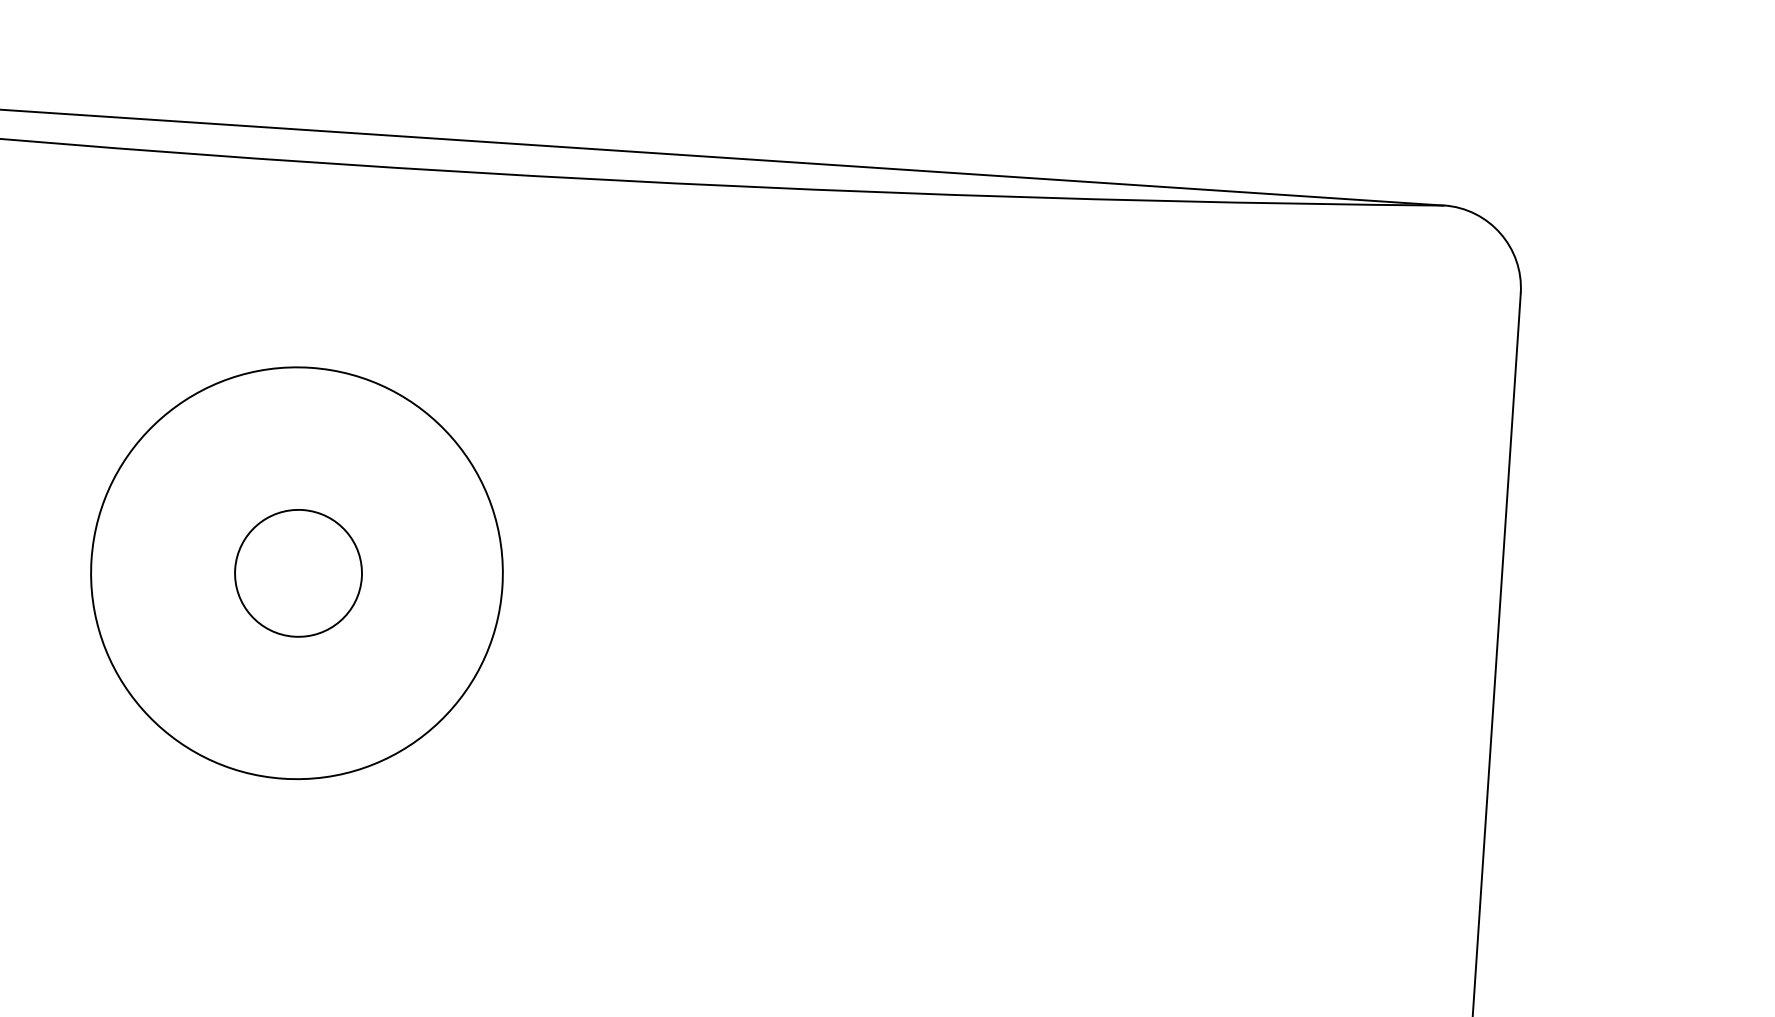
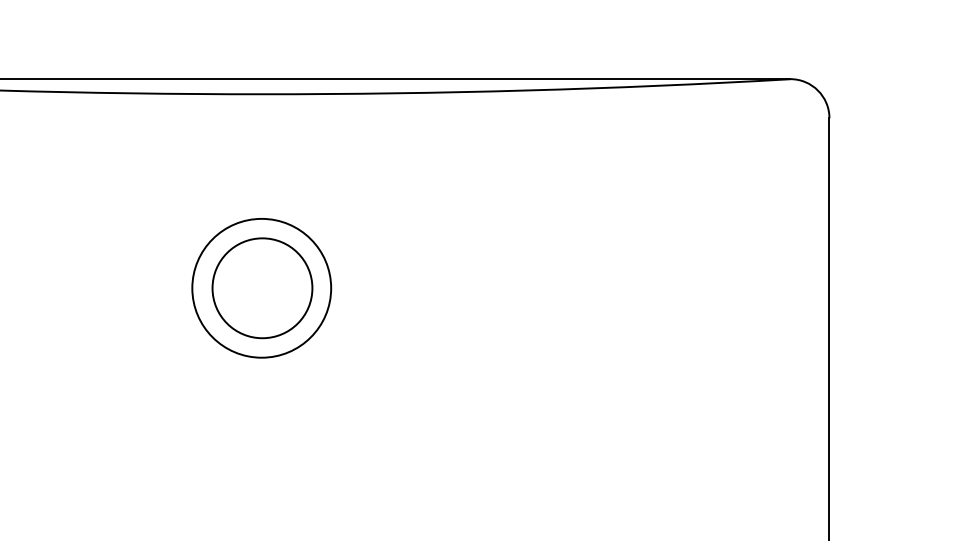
circle: (296, 571) -> (261, 287), size x0.71
circle: (298, 573) -> (262, 288), size x1.67

